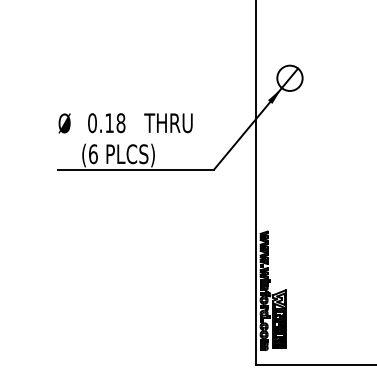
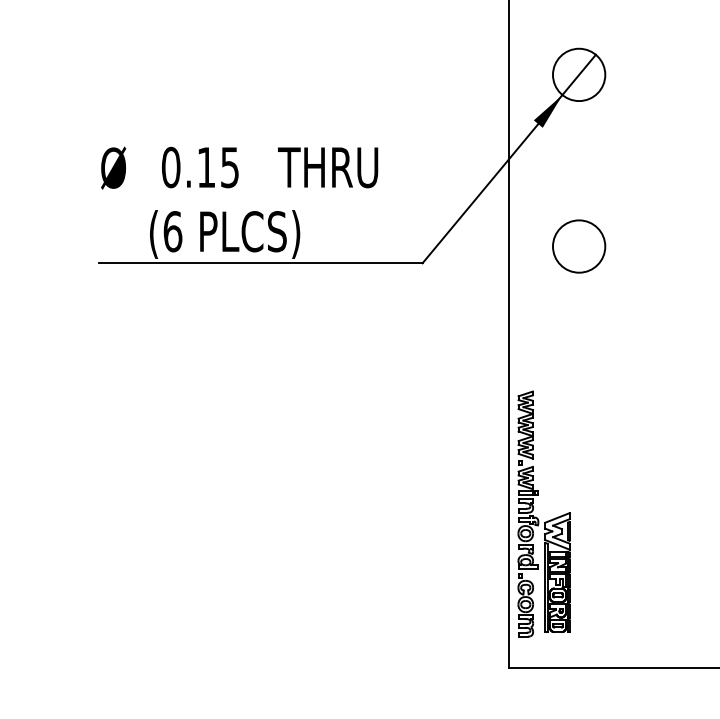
text: (120, 123) -> (229, 168), 0.18 -> 0.15
circle: (289, 160) -> (578, 244), added

